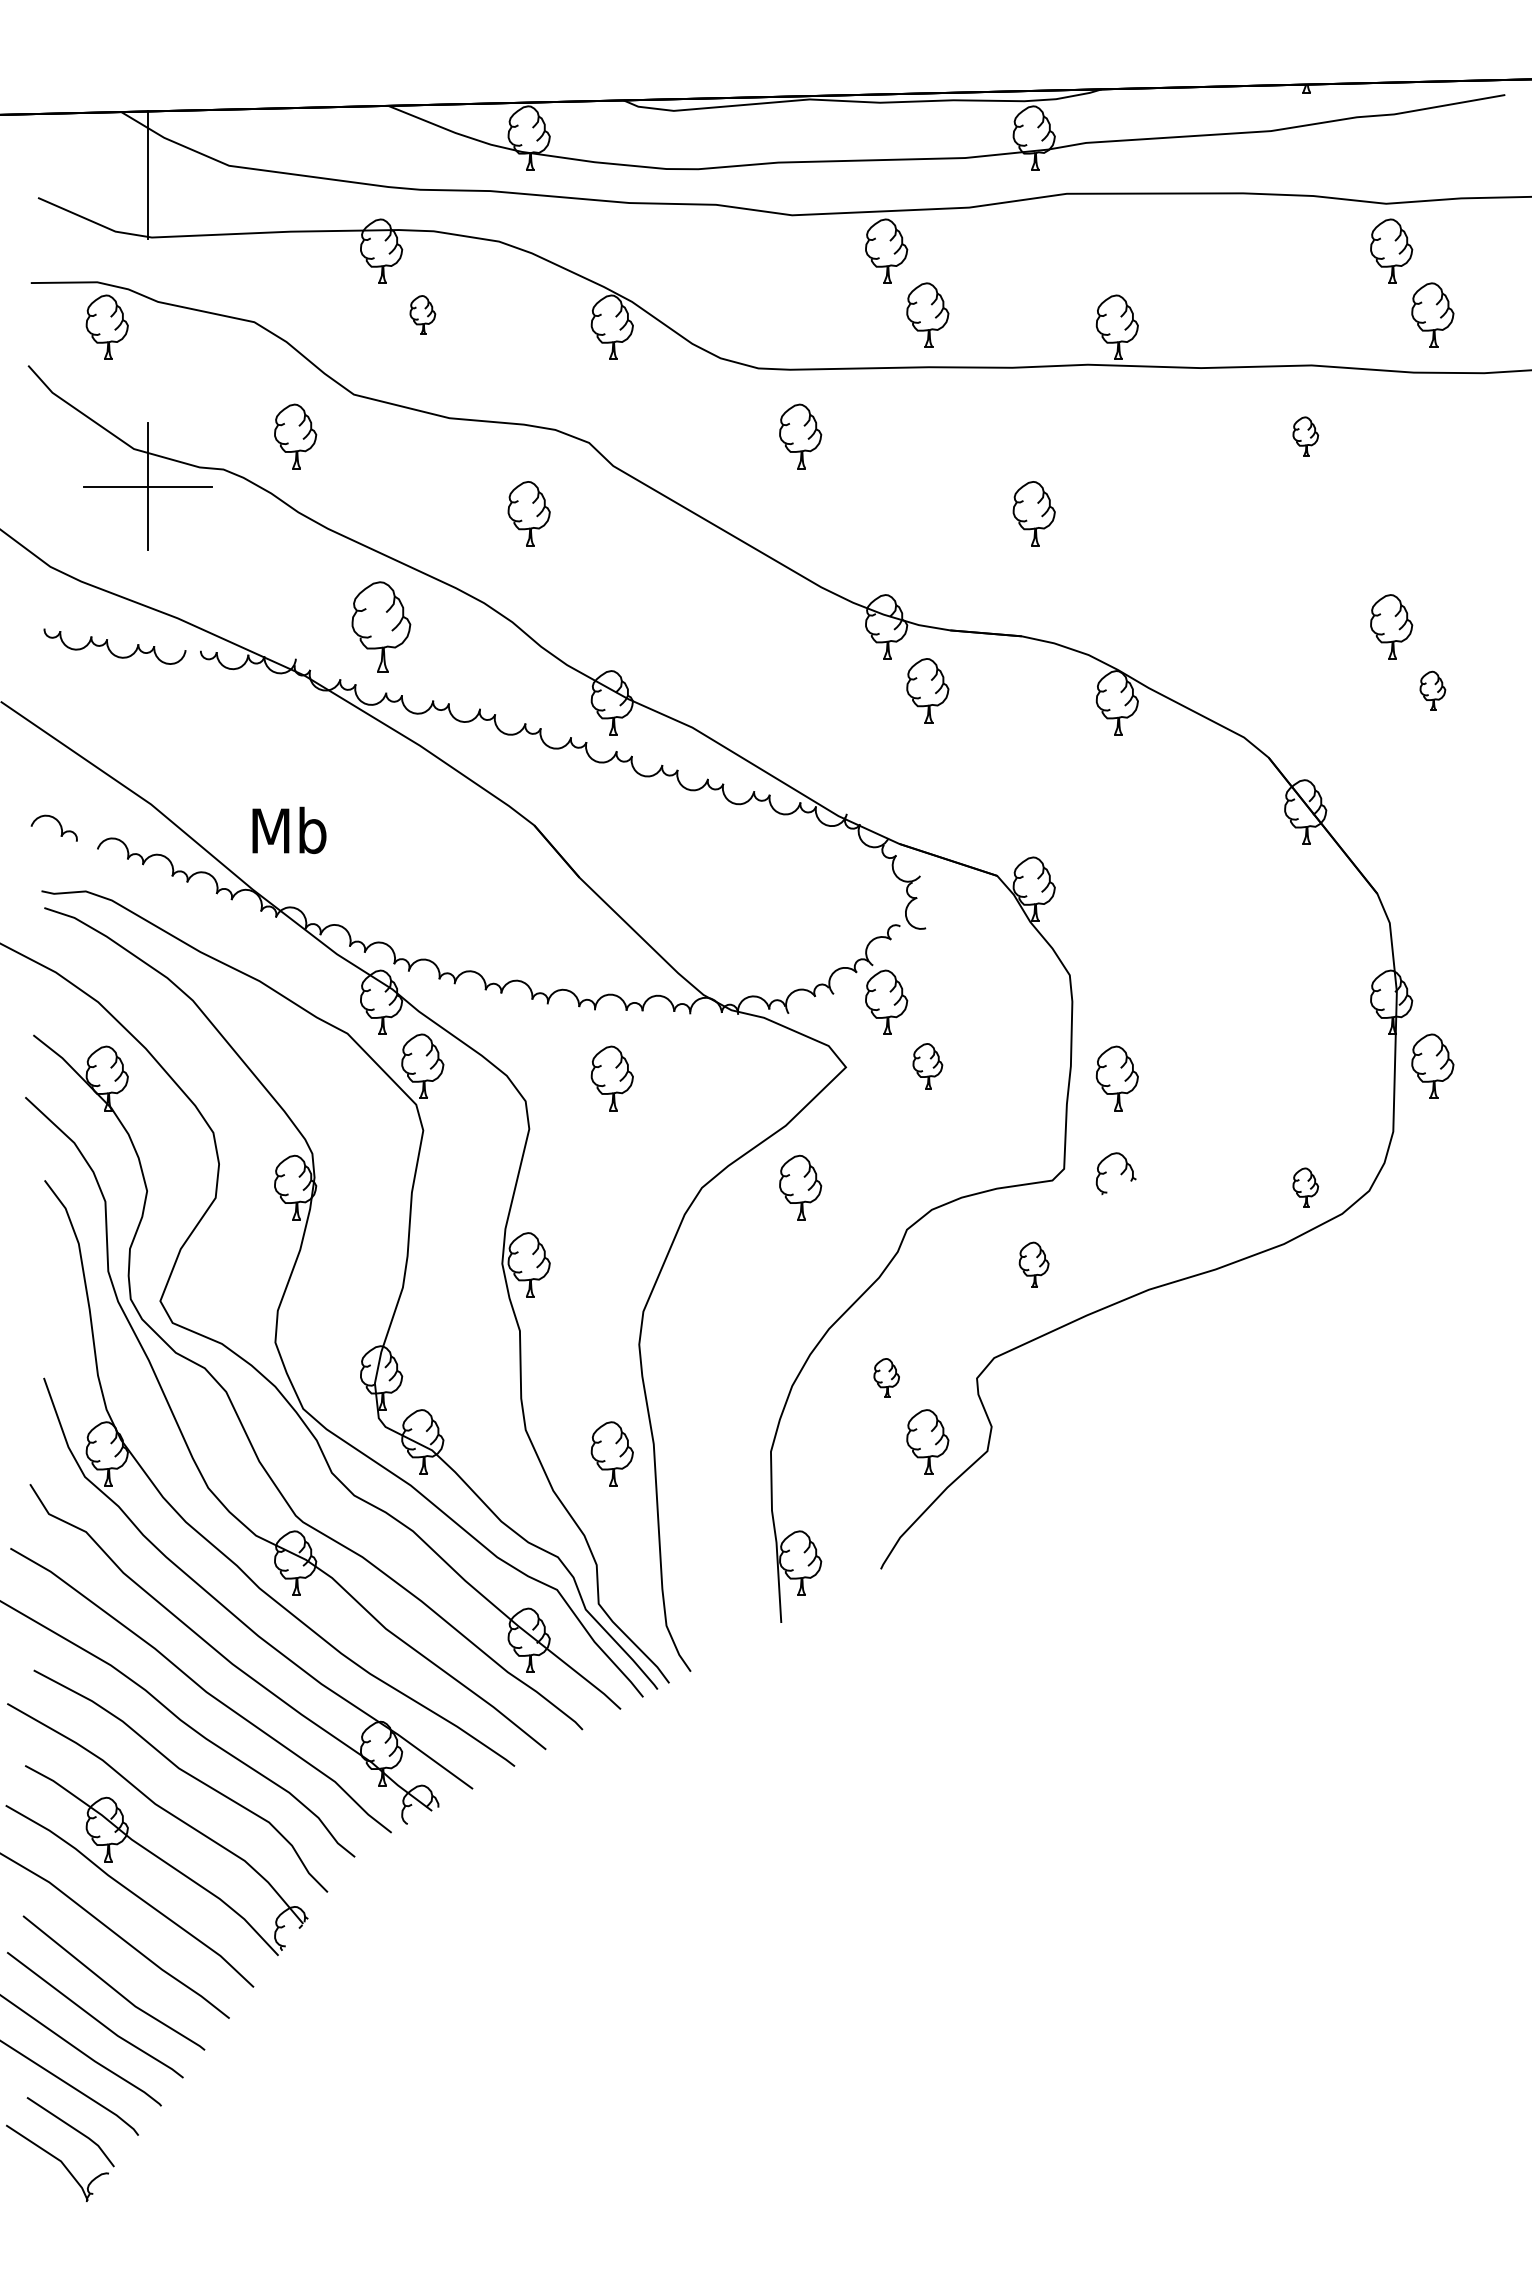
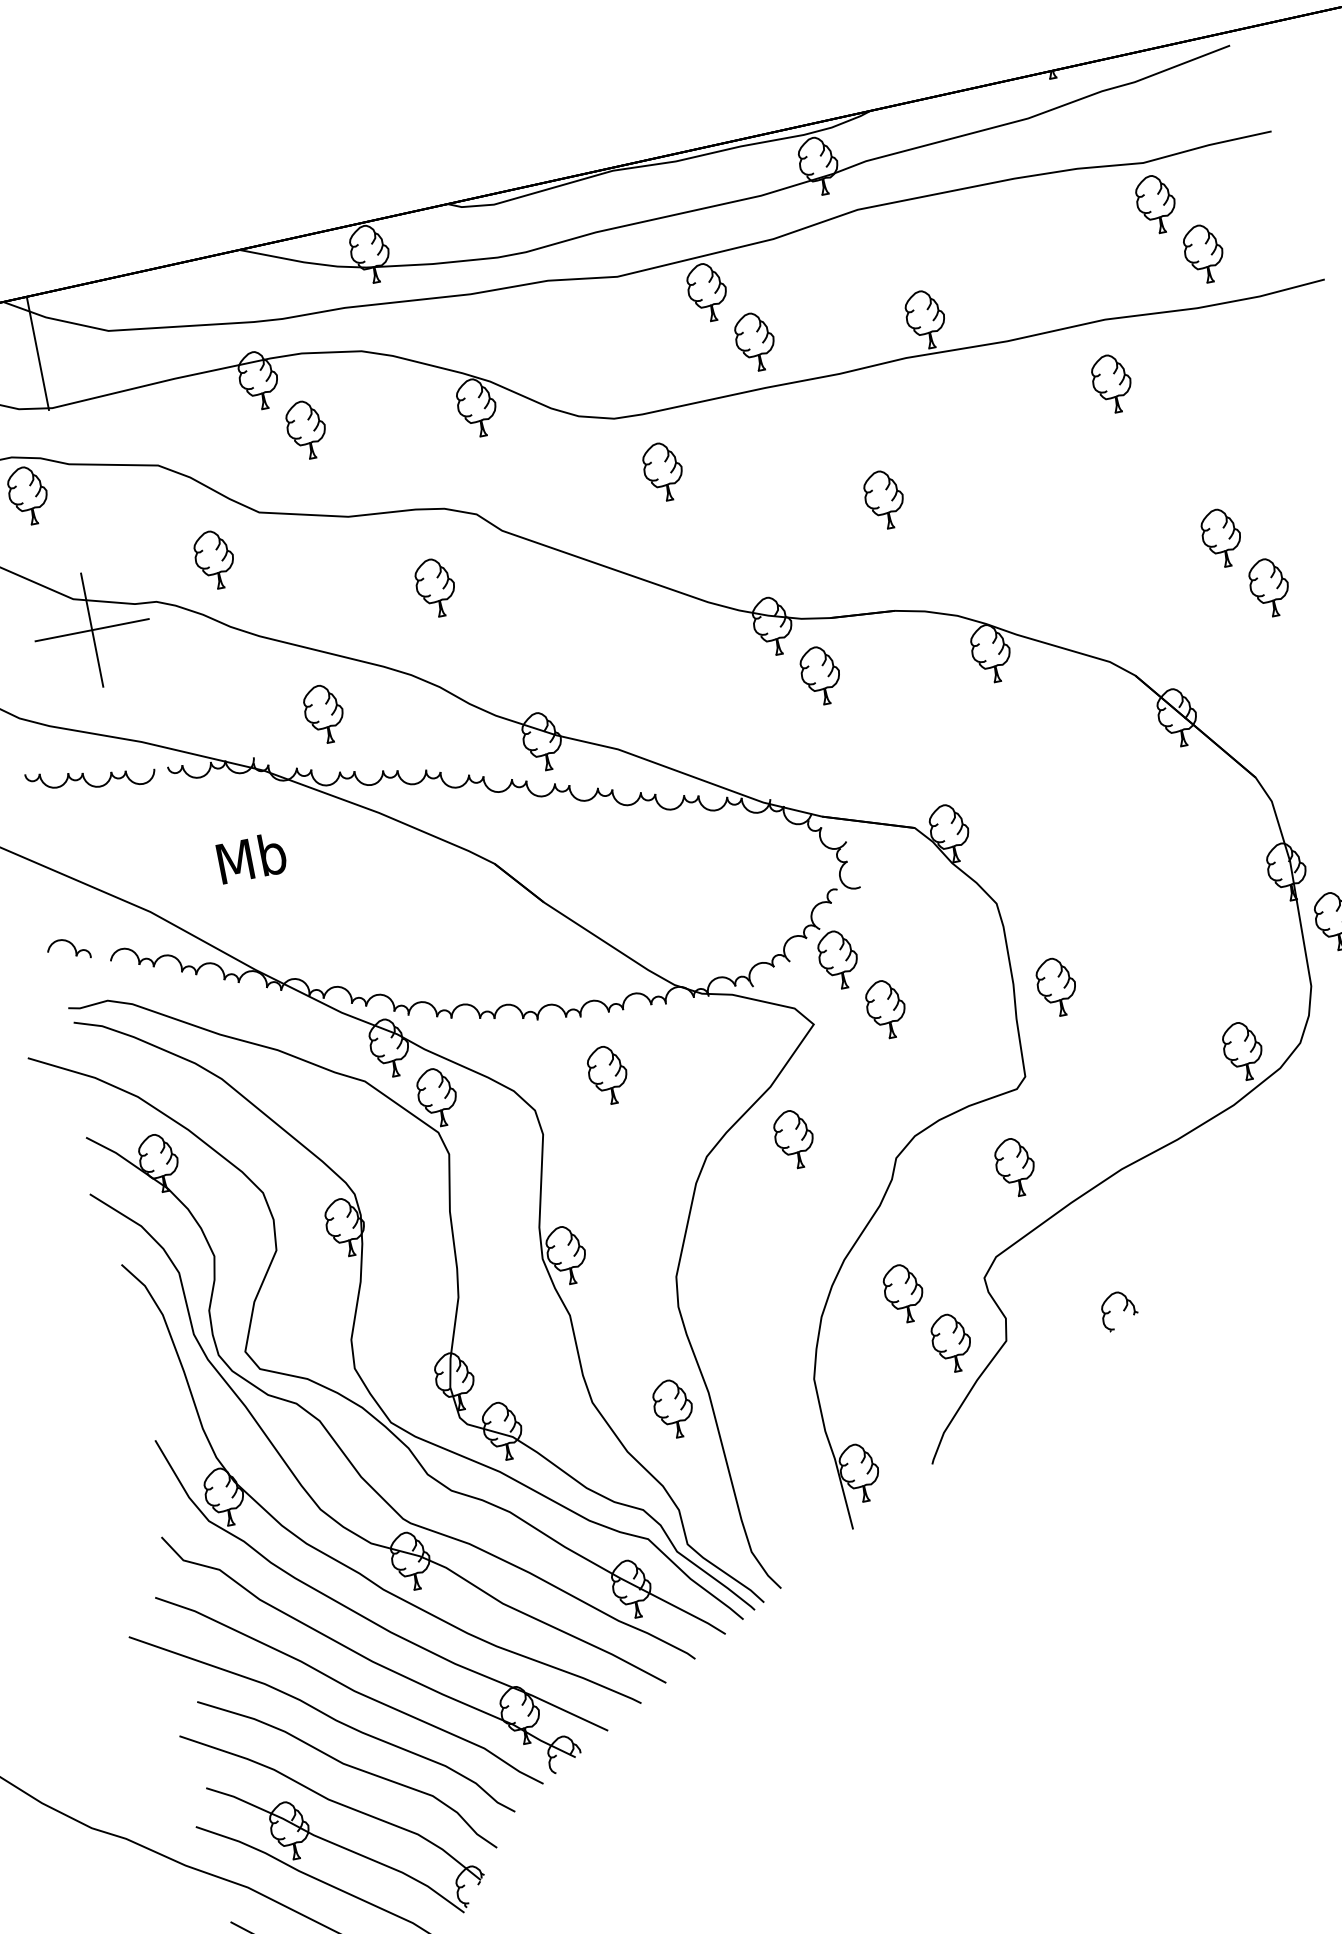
part: (422, 314) -> (306, 429), size x1.67
part: (1305, 436) -> (1112, 383), size x1.67
part: (381, 626) -> (324, 713), size x0.71
part: (1432, 690) -> (1269, 587), size x1.67
text: (289, 830) -> (251, 858), moved
part: (927, 1065) -> (885, 1008), size x1.43
part: (1115, 1173) -> (1118, 1310), moved
part: (1305, 1187) -> (1243, 1051), size x1.67
part: (1033, 1264) -> (1014, 1166), size x1.43
part: (886, 1377) -> (903, 1293), size x1.67

